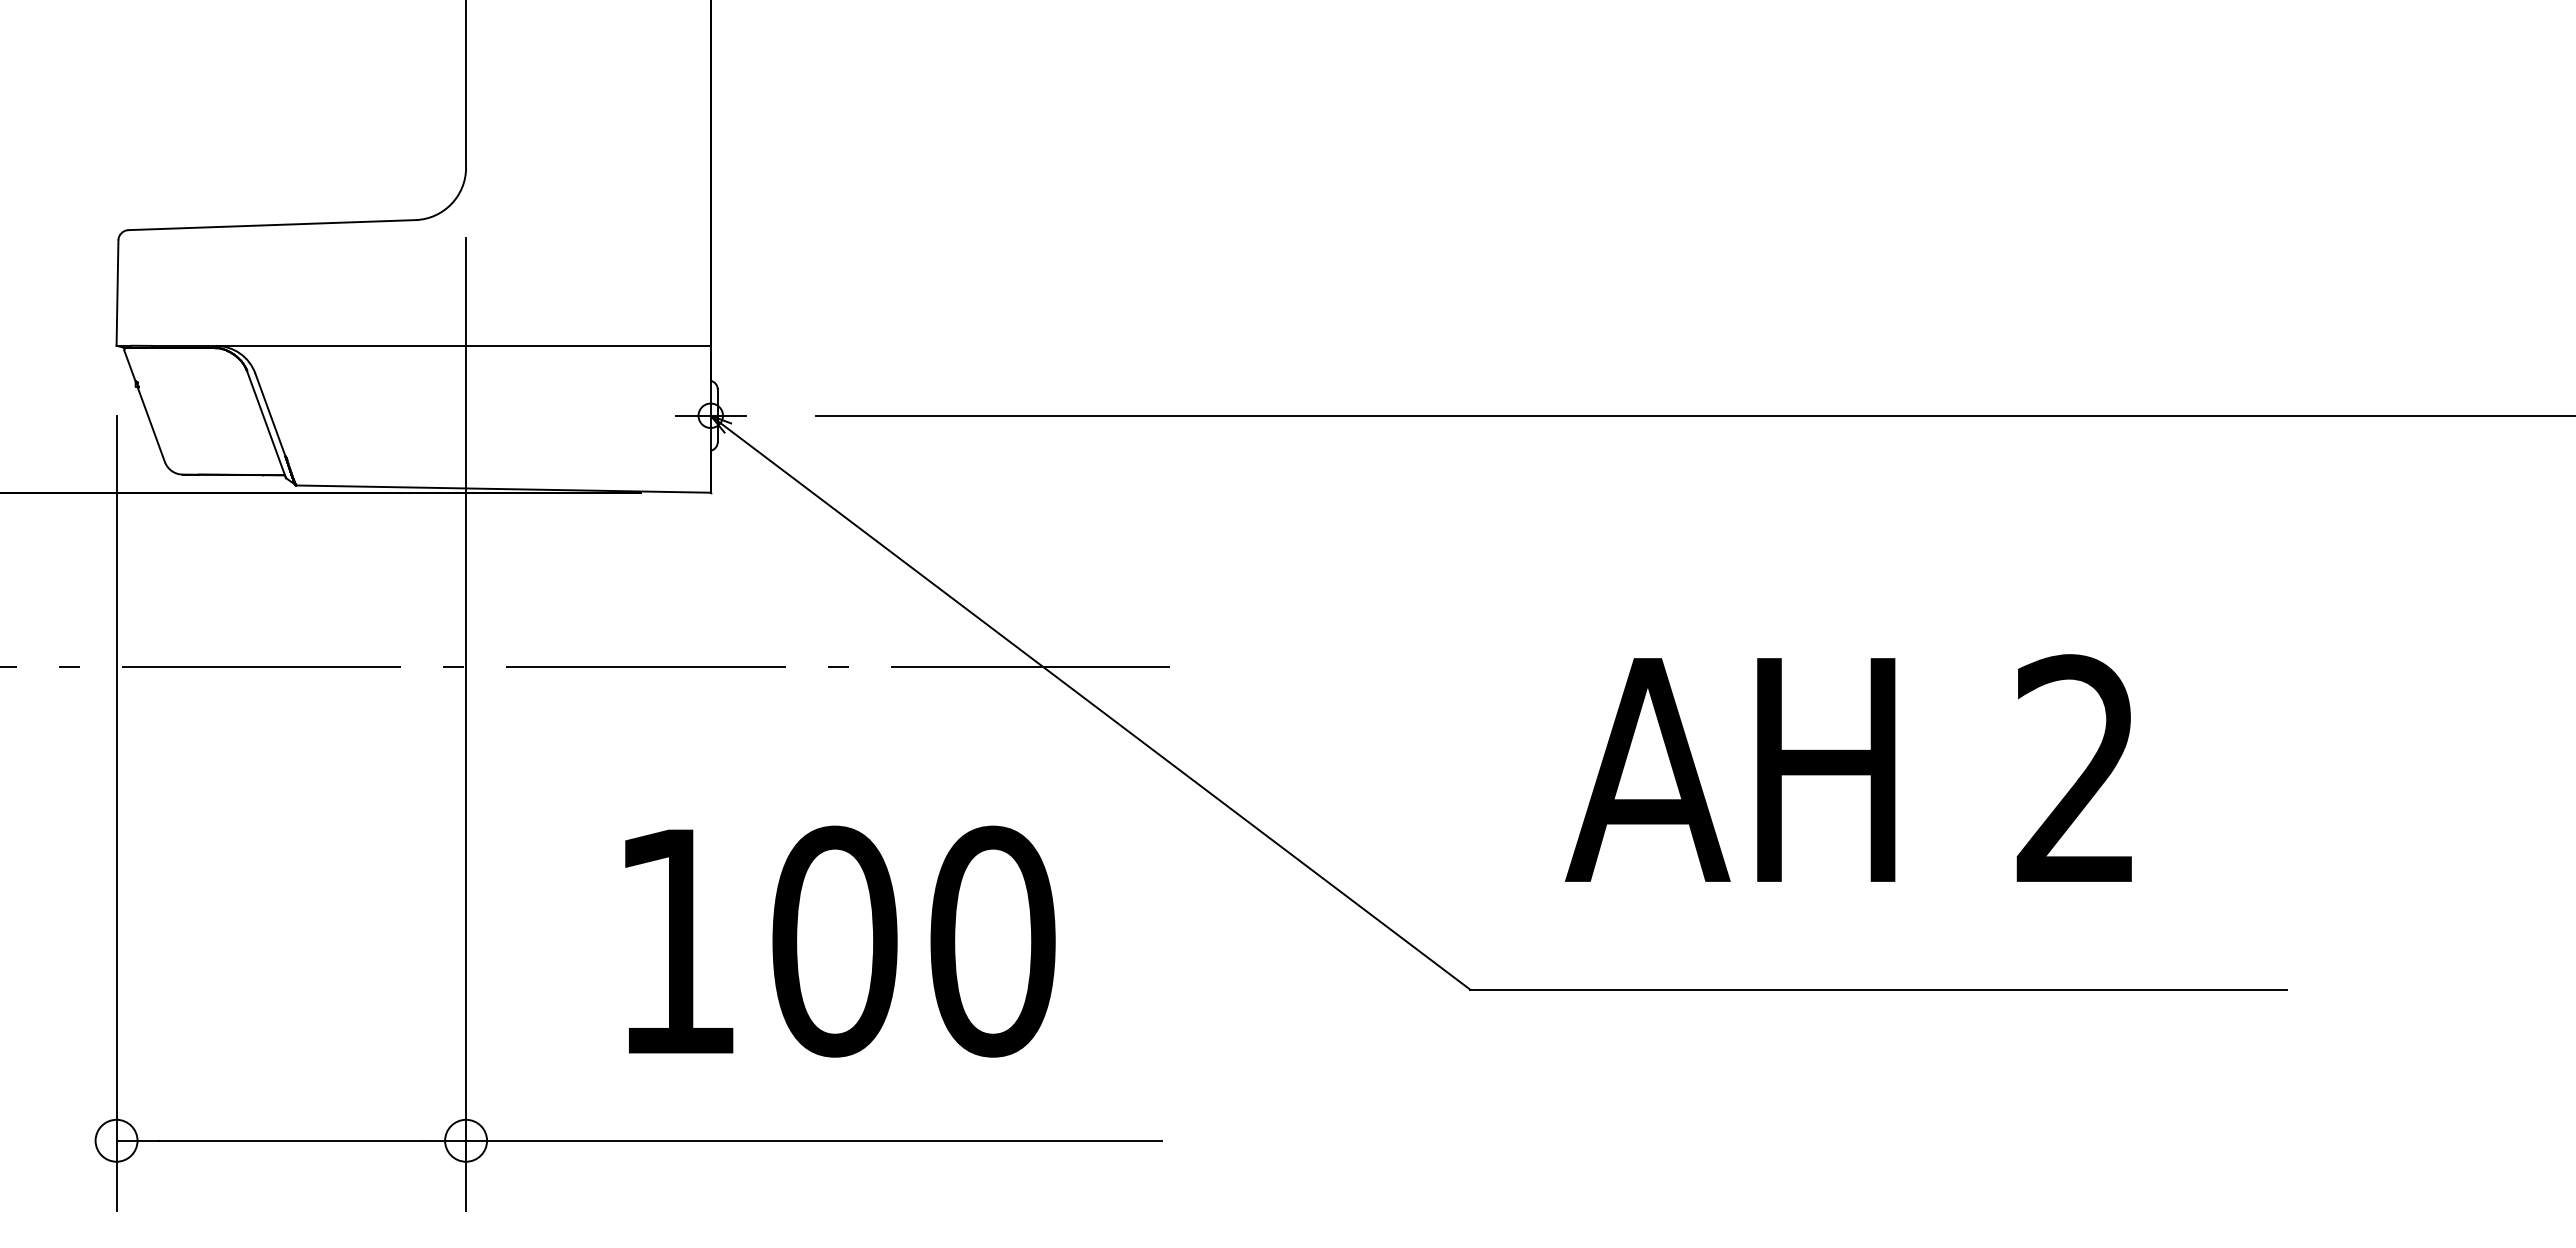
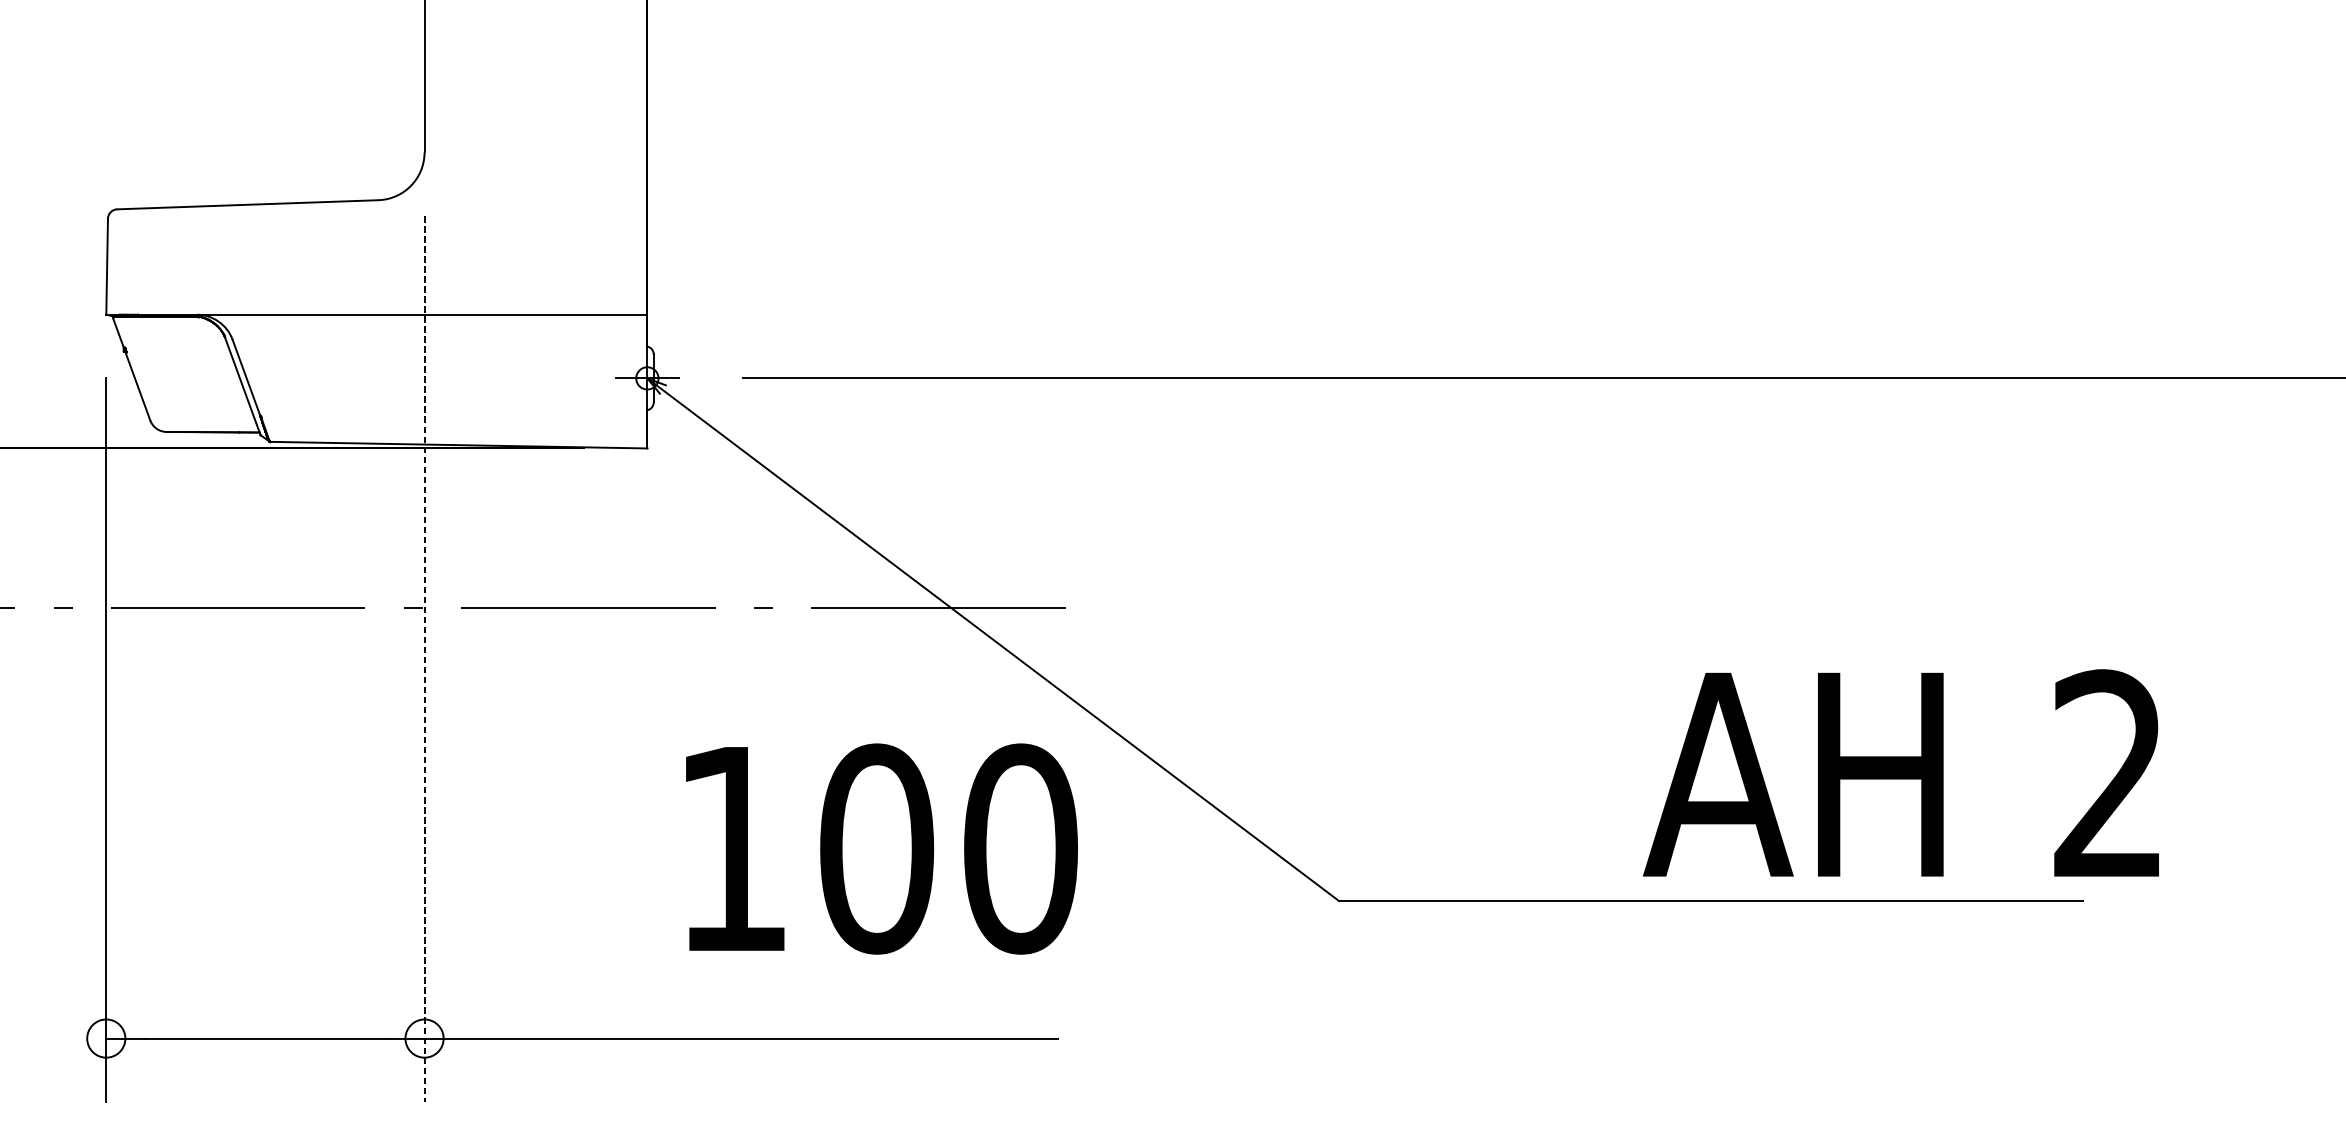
line: (466, 724) -> (424, 659), solid -> dashed
text: (1848, 767) -> (1901, 772), moved
text: (840, 941) -> (882, 848), moved

